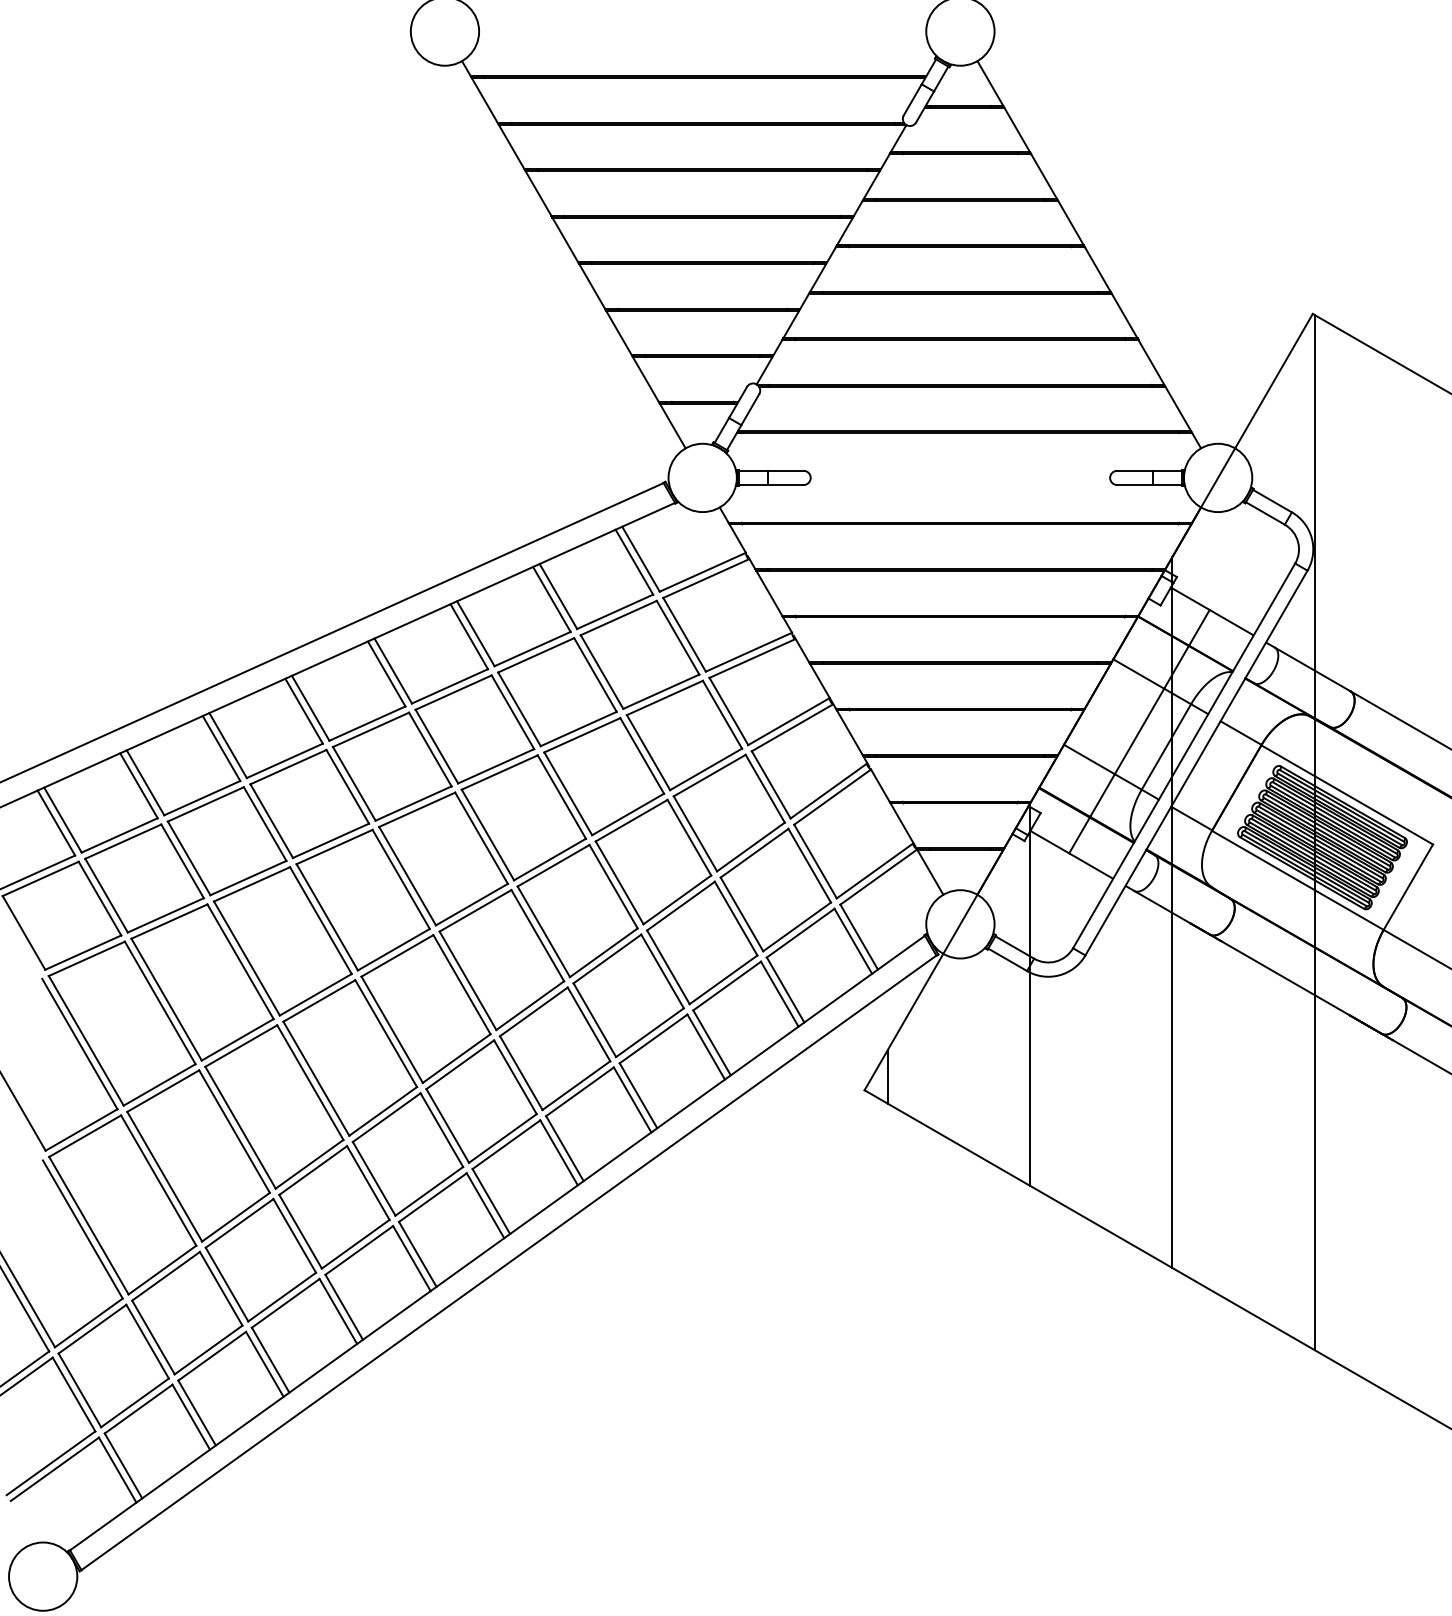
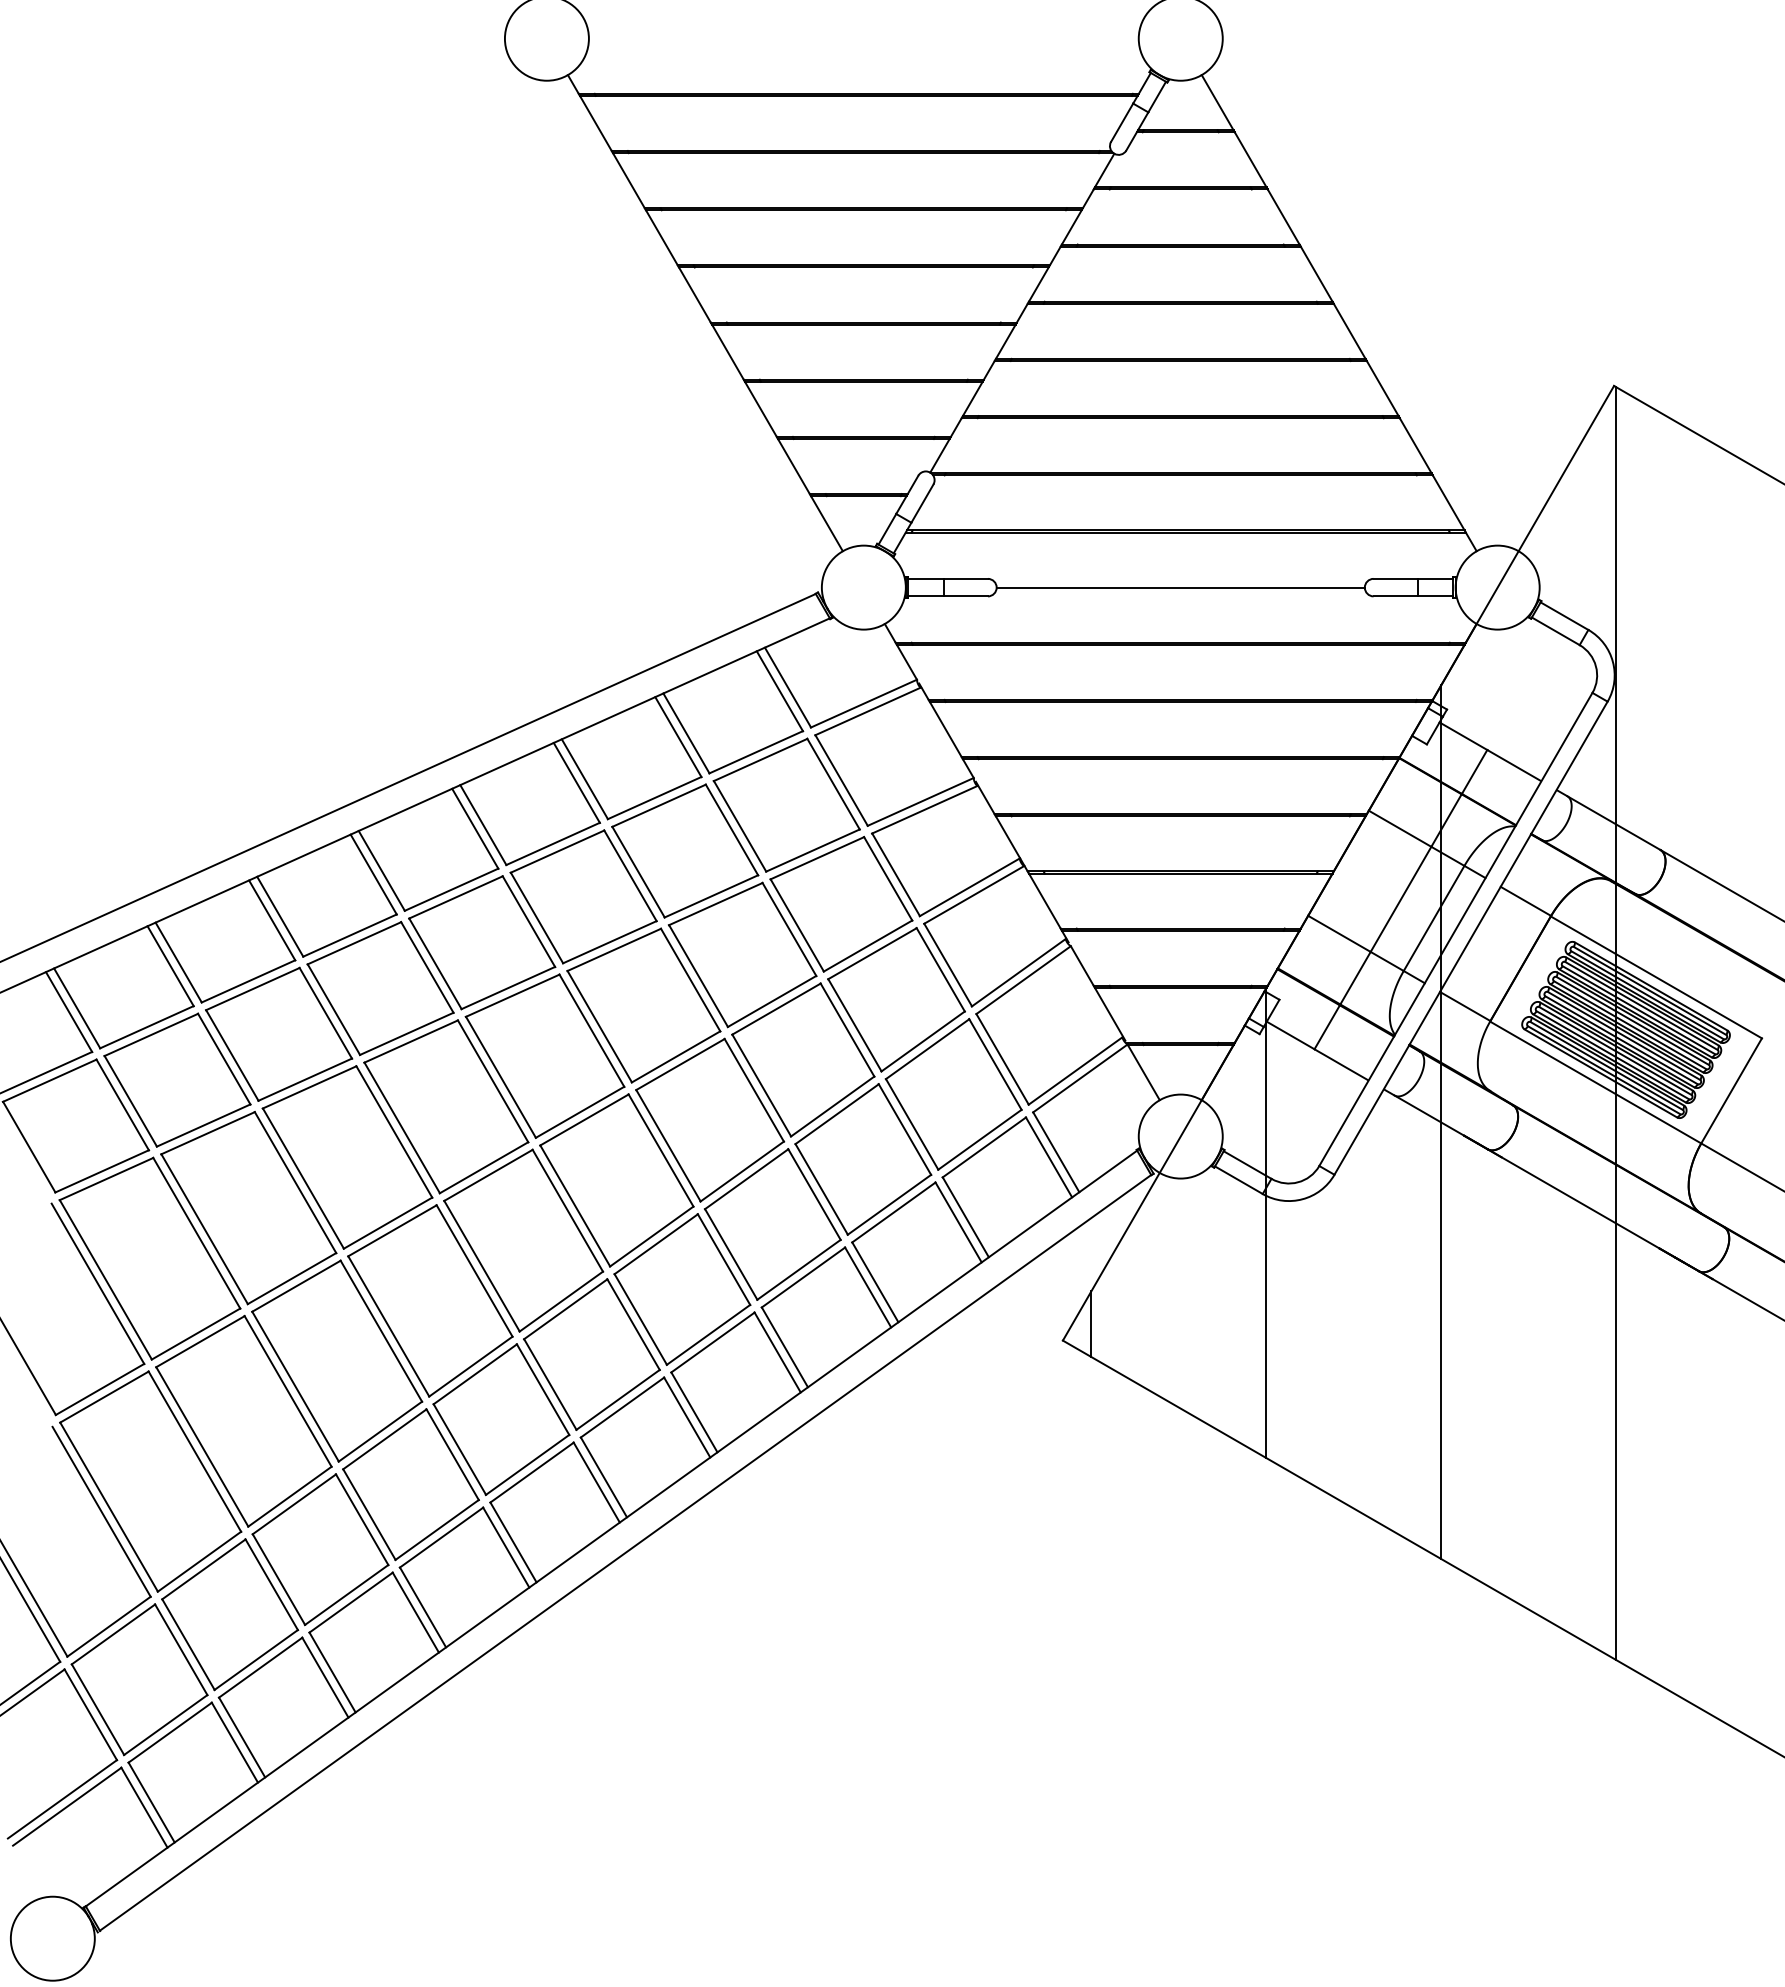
line: (960, 477) -> (1180, 587), added

